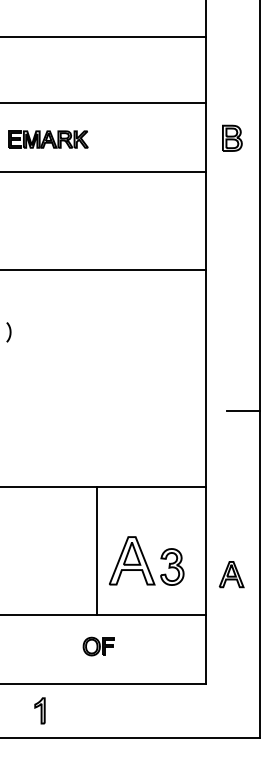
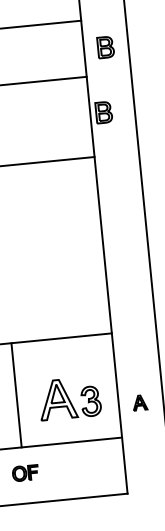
part: (222, 216) -> (103, 111), added
line: (243, 411) -> (136, 269), removed
line: (97, 550) -> (16, 395), moved
part: (231, 574) -> (139, 402), size x0.7
part: (98, 646) -> (25, 473), moved

